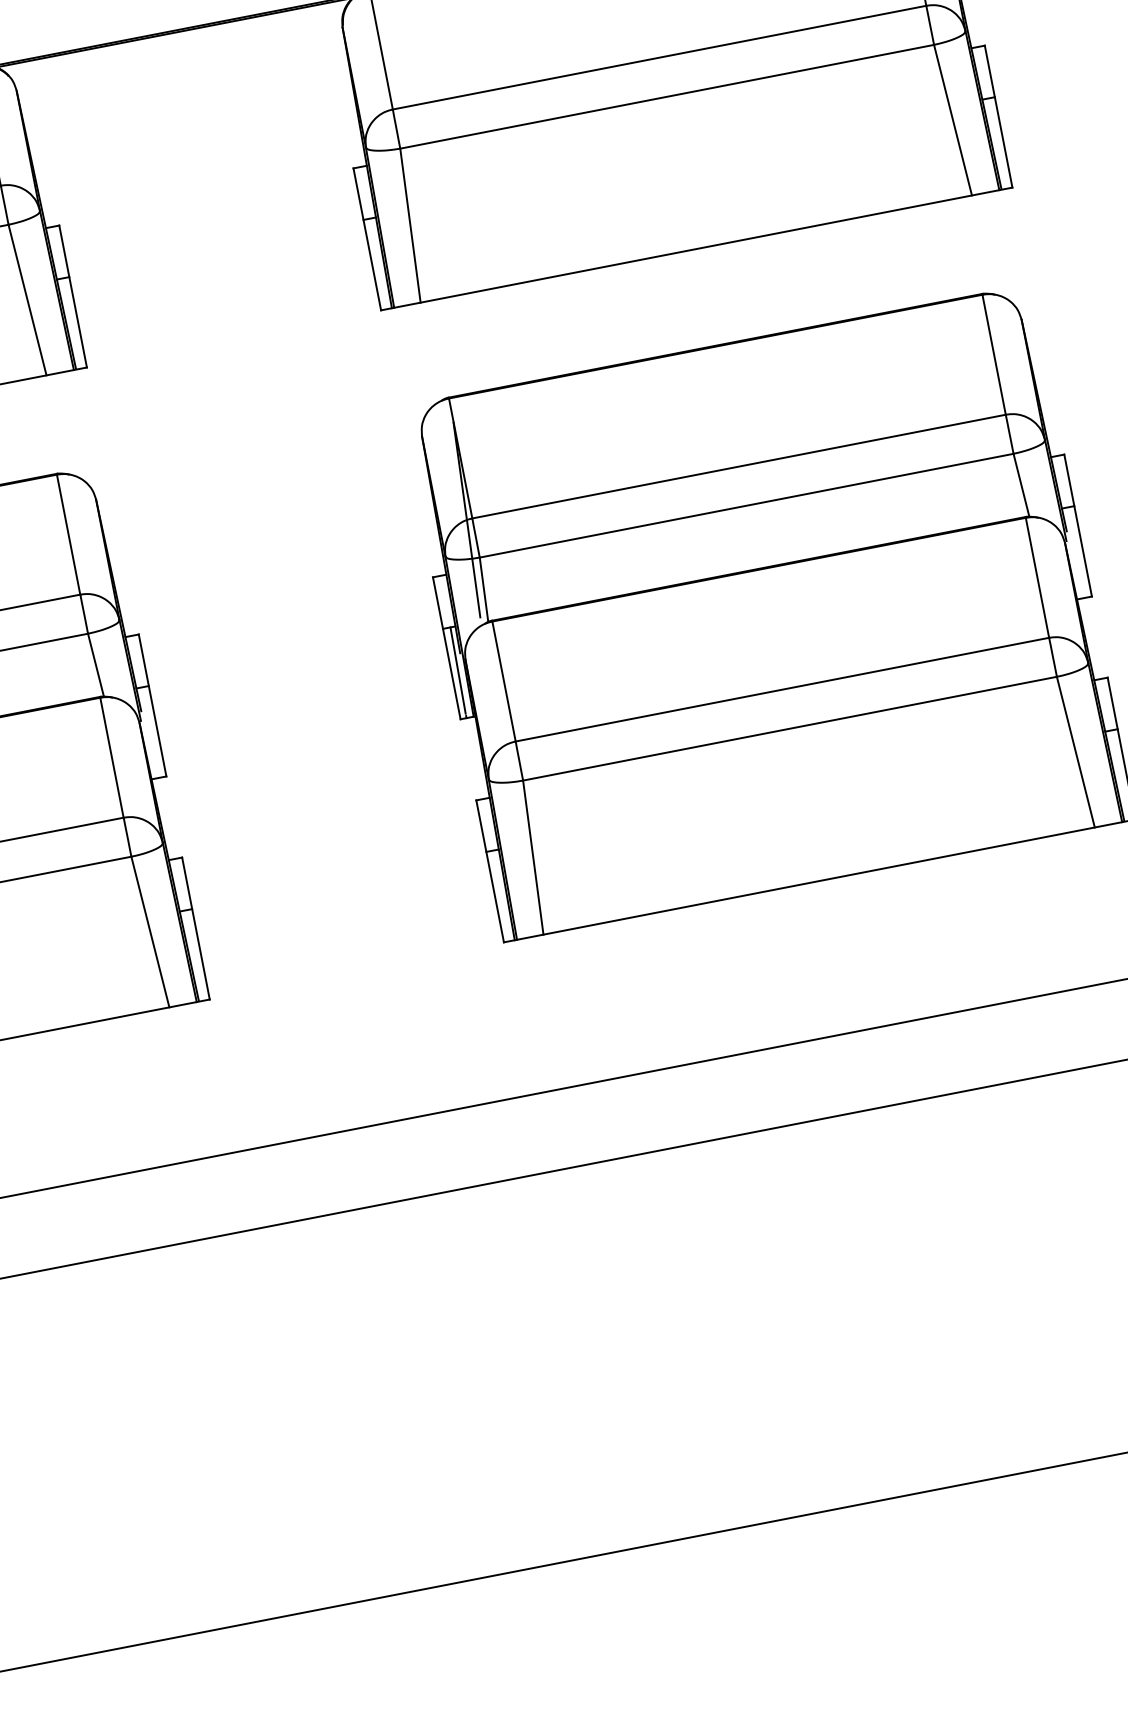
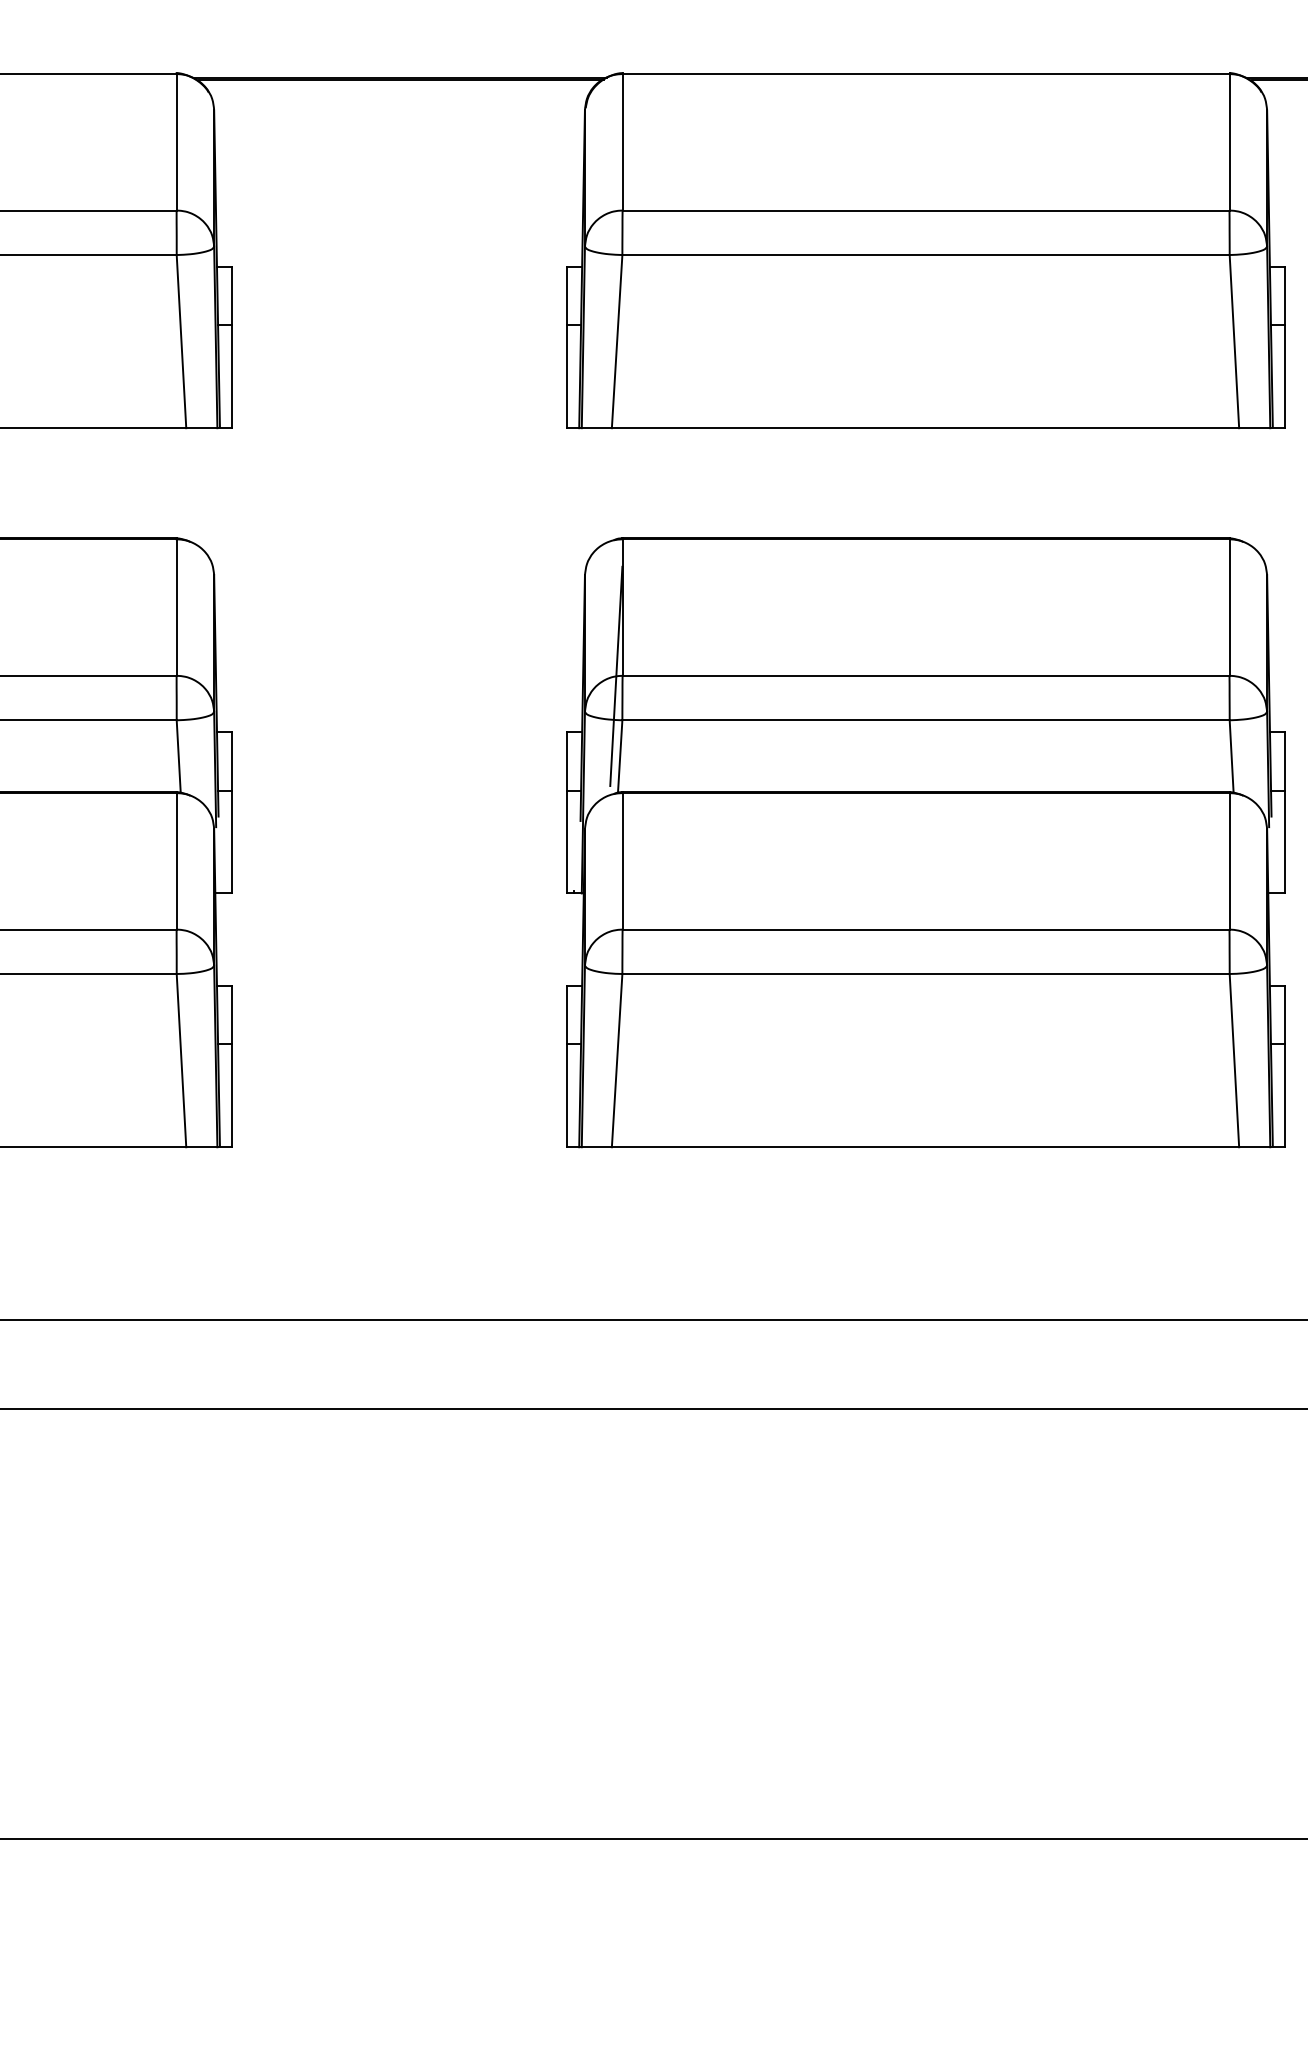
line: (458, 670) -> (574, 839), removed

